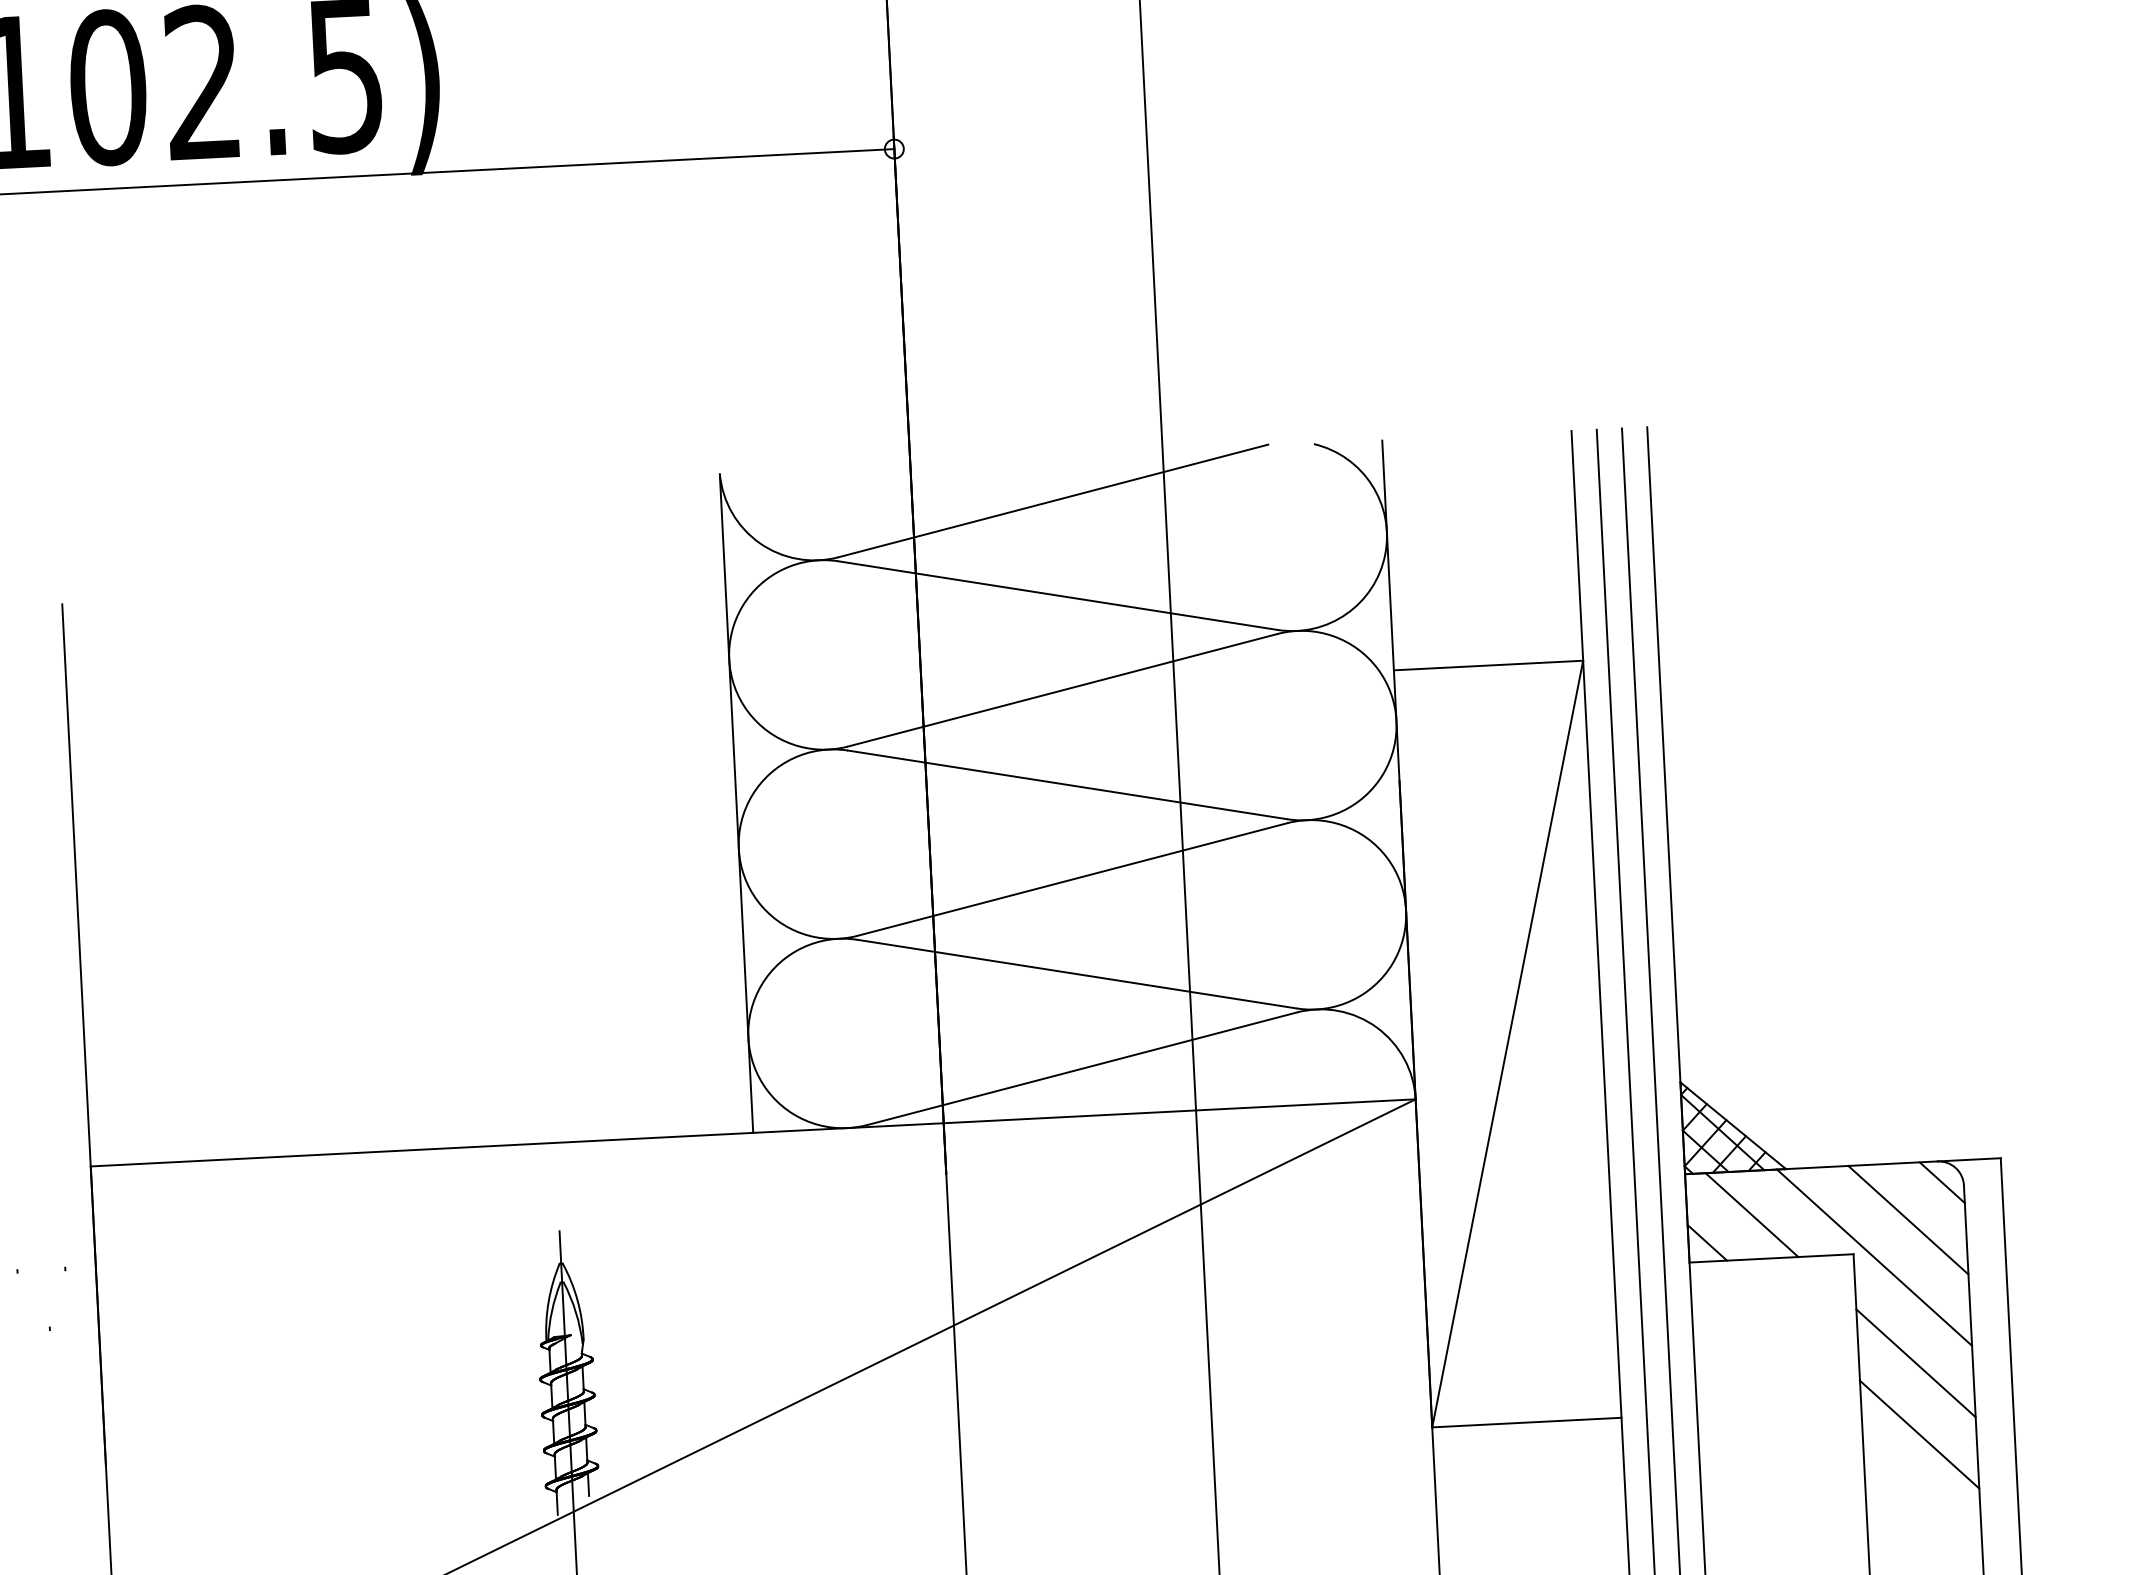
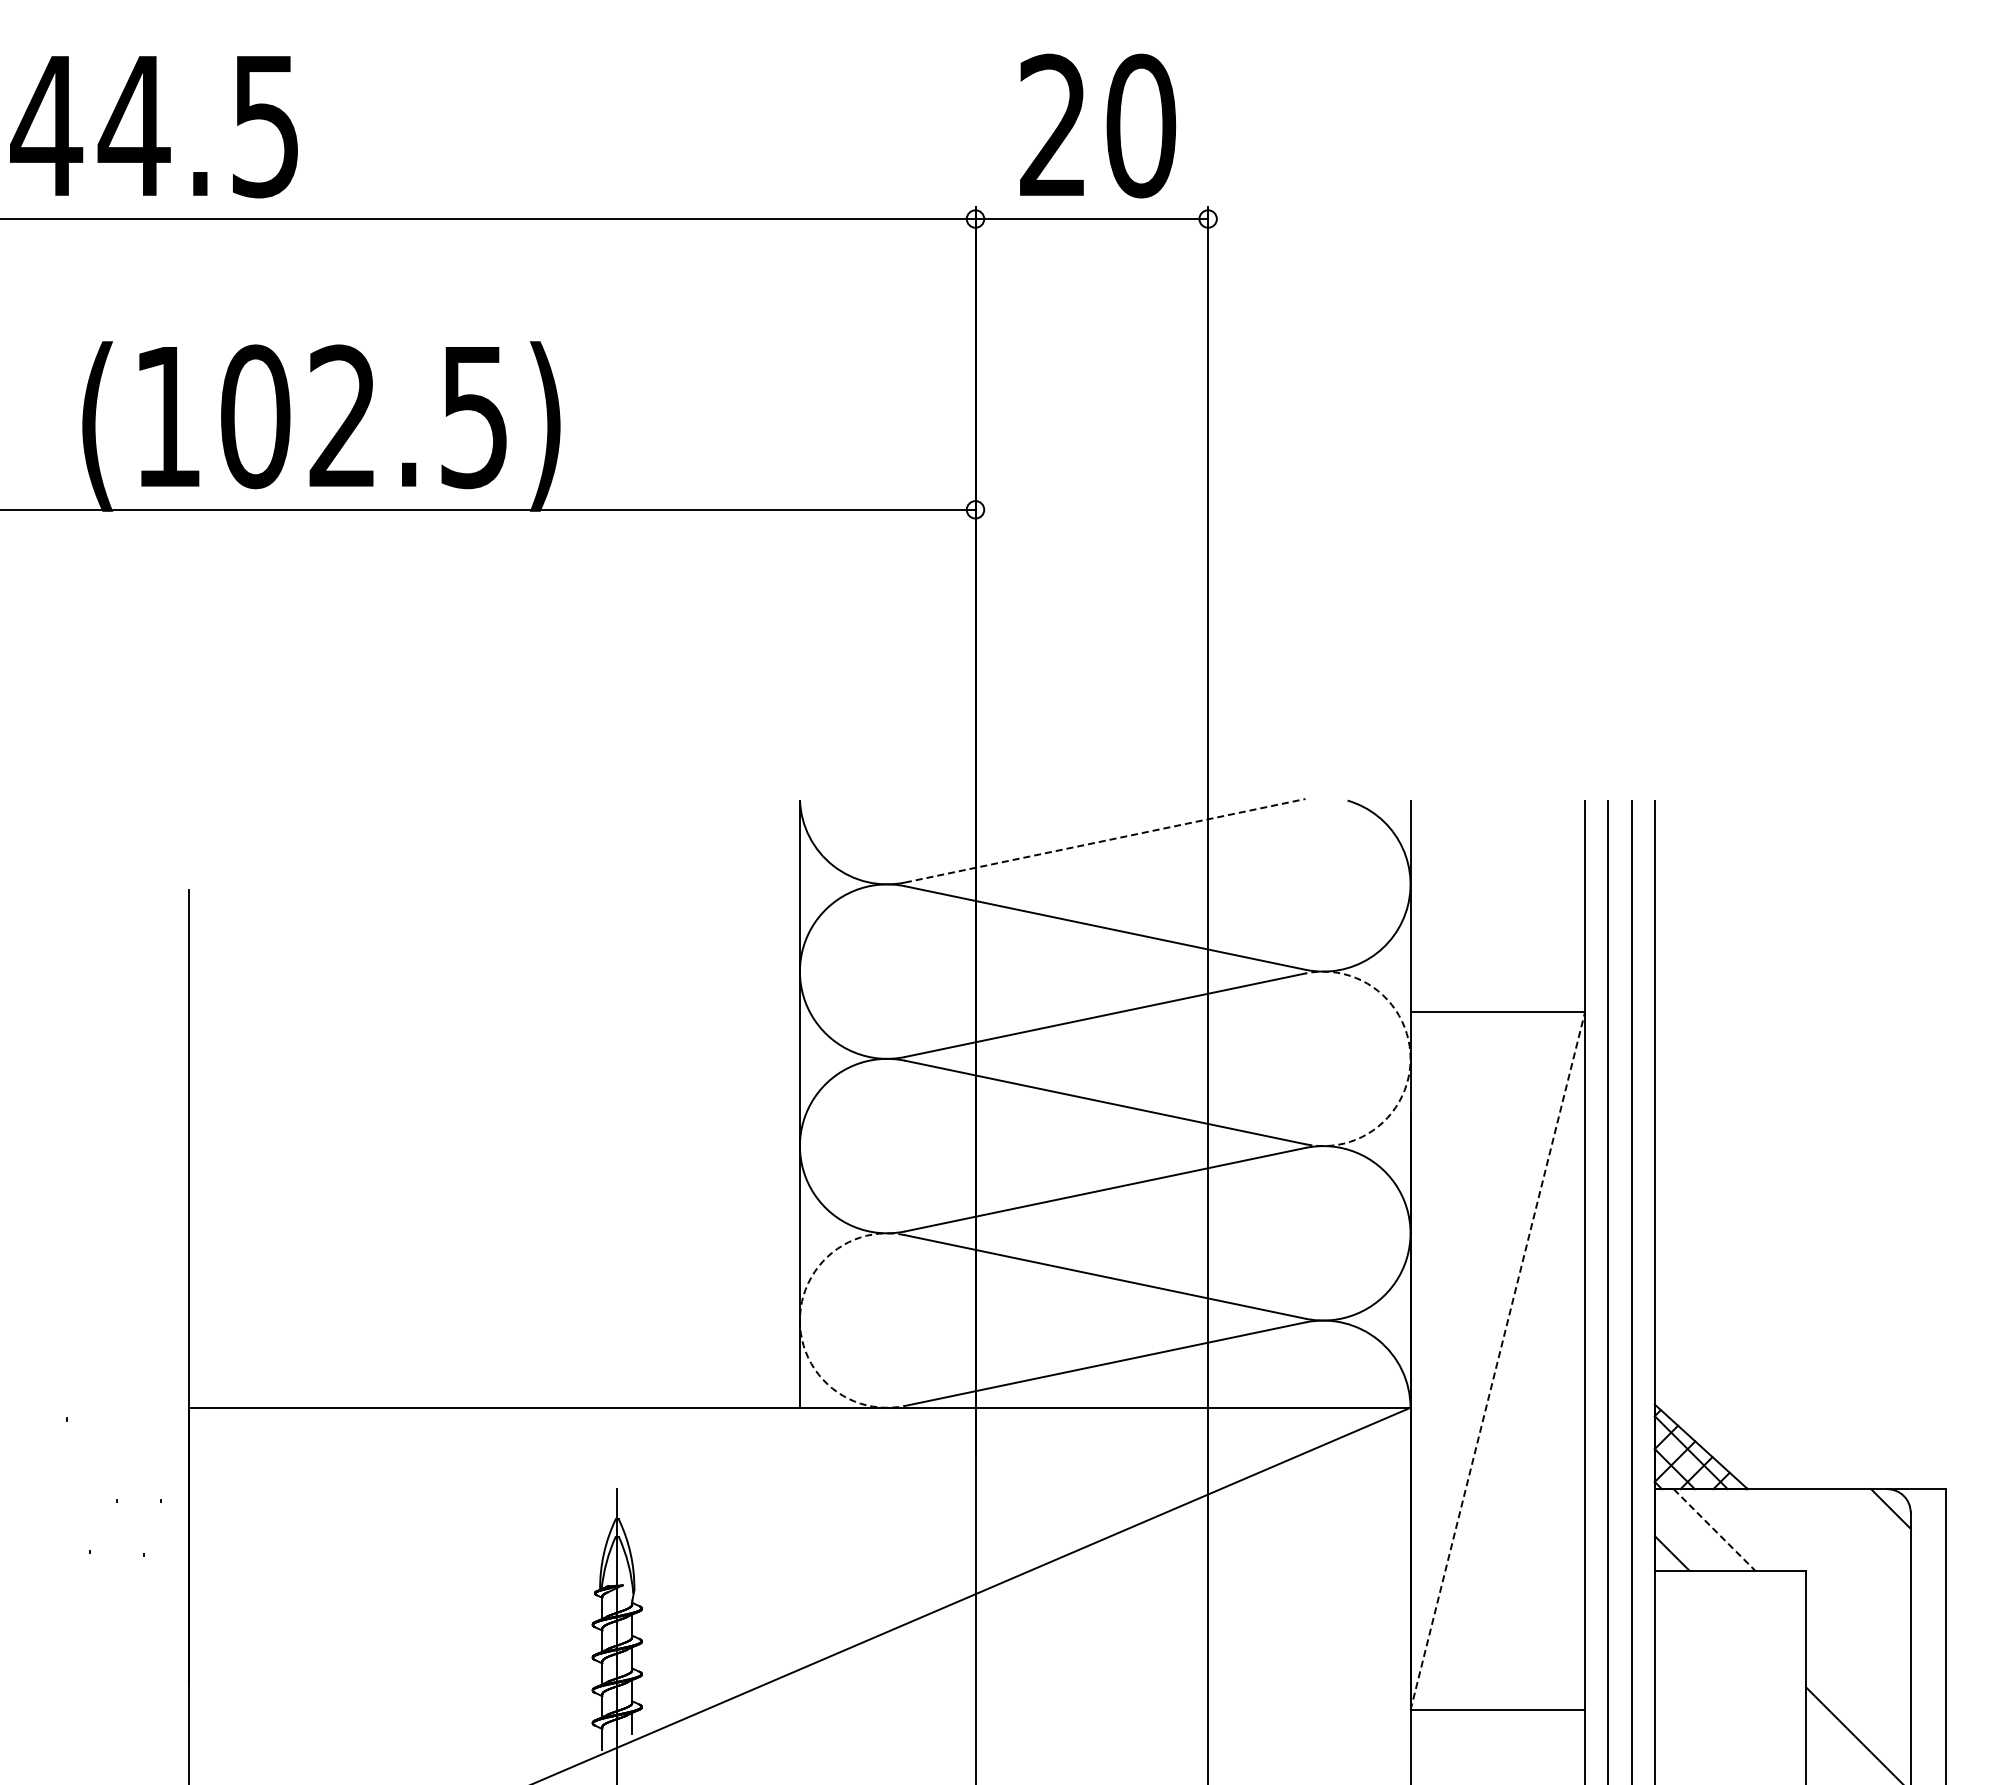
line: (1053, 500) -> (1105, 840), solid -> dashed
arc: (1396, 720) -> (1410, 1058), solid -> dashed
arc: (747, 1038) -> (799, 1320), solid -> dashed
line: (1507, 1044) -> (1497, 1361), solid -> dashed
line: (1752, 1214) -> (1714, 1529), solid -> dashed
line: (1907, 1219) -> (1857, 1541), removed
line: (1873, 1257) -> (1824, 1574), removed
line: (1916, 1362) -> (1858, 1673), removed

